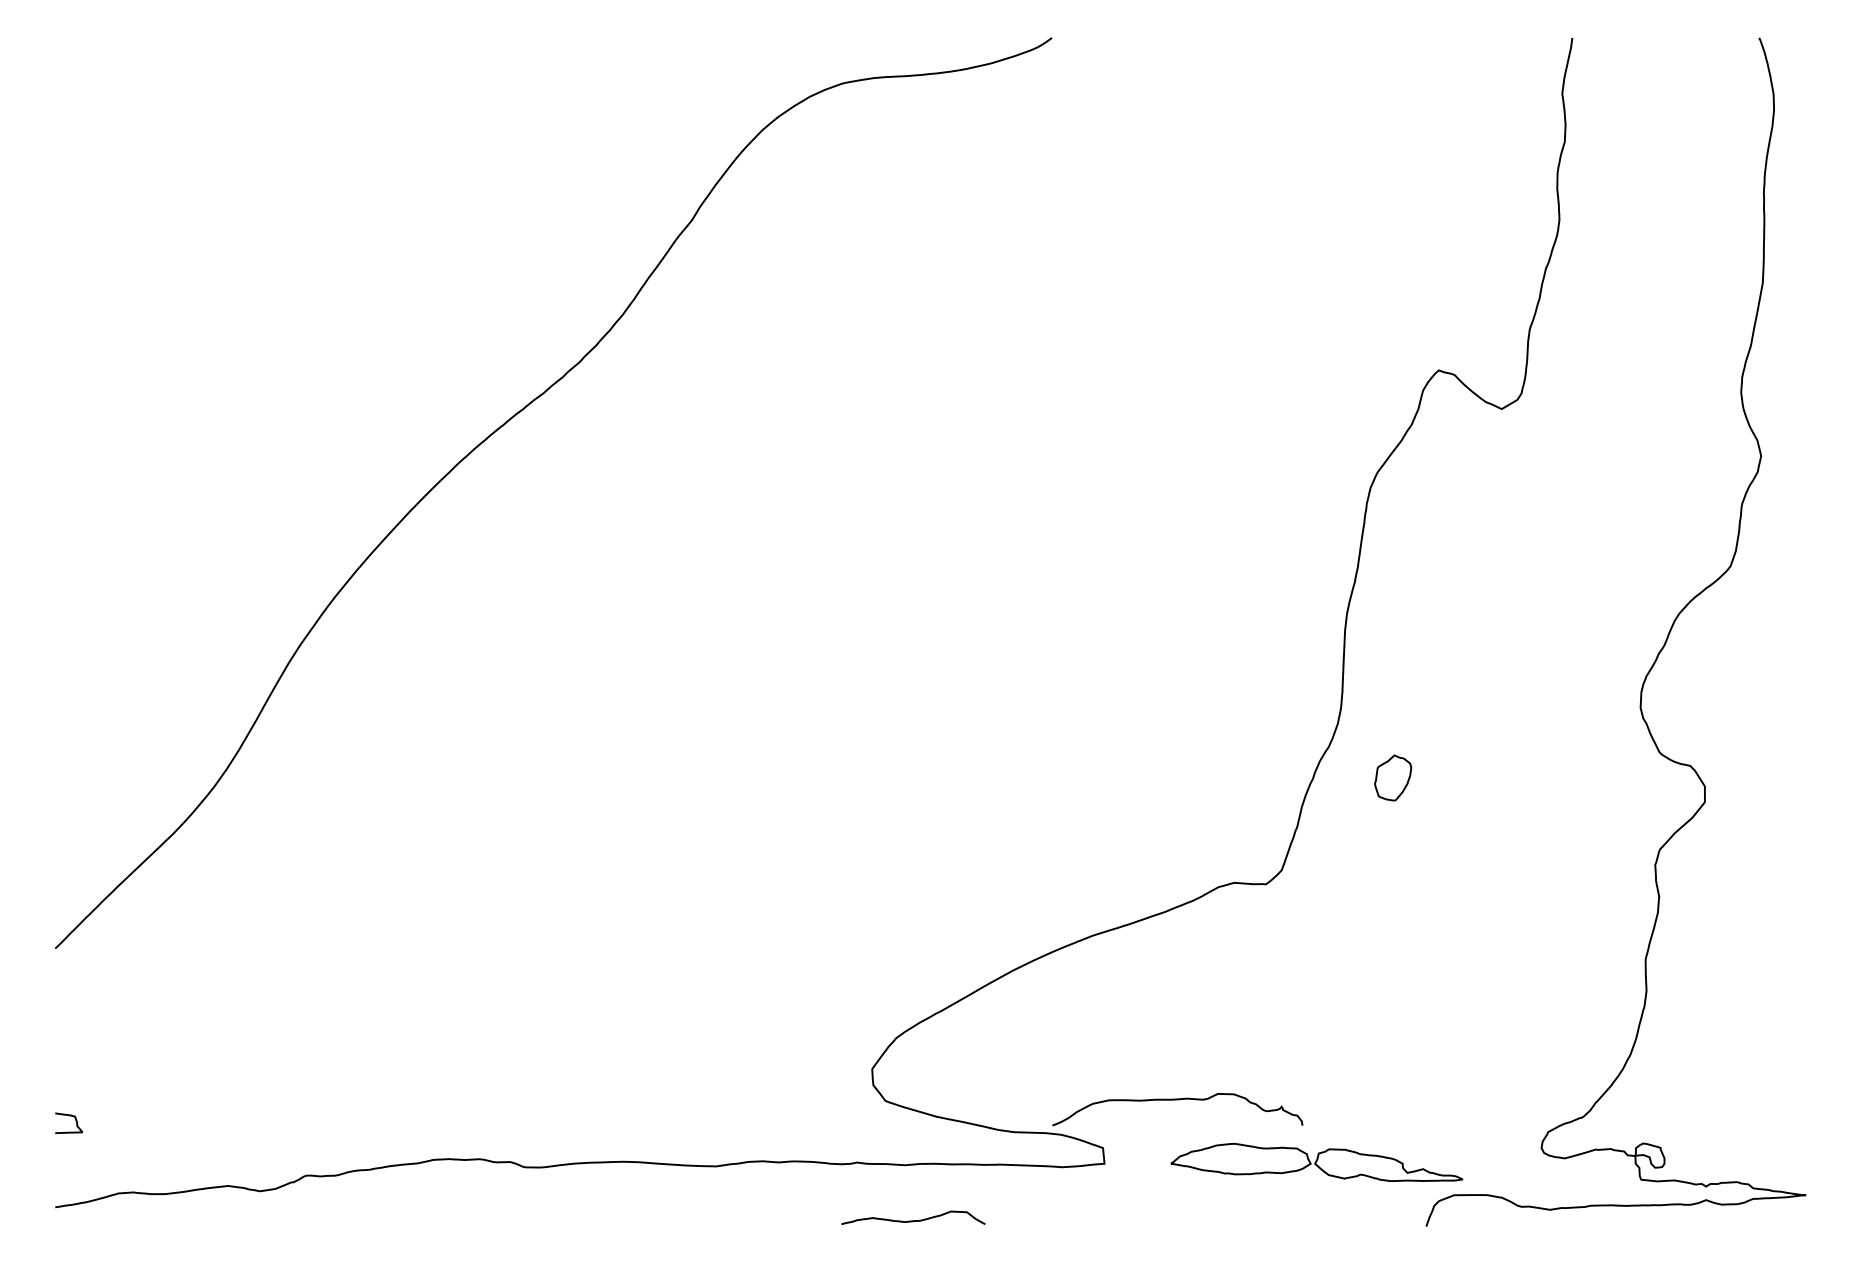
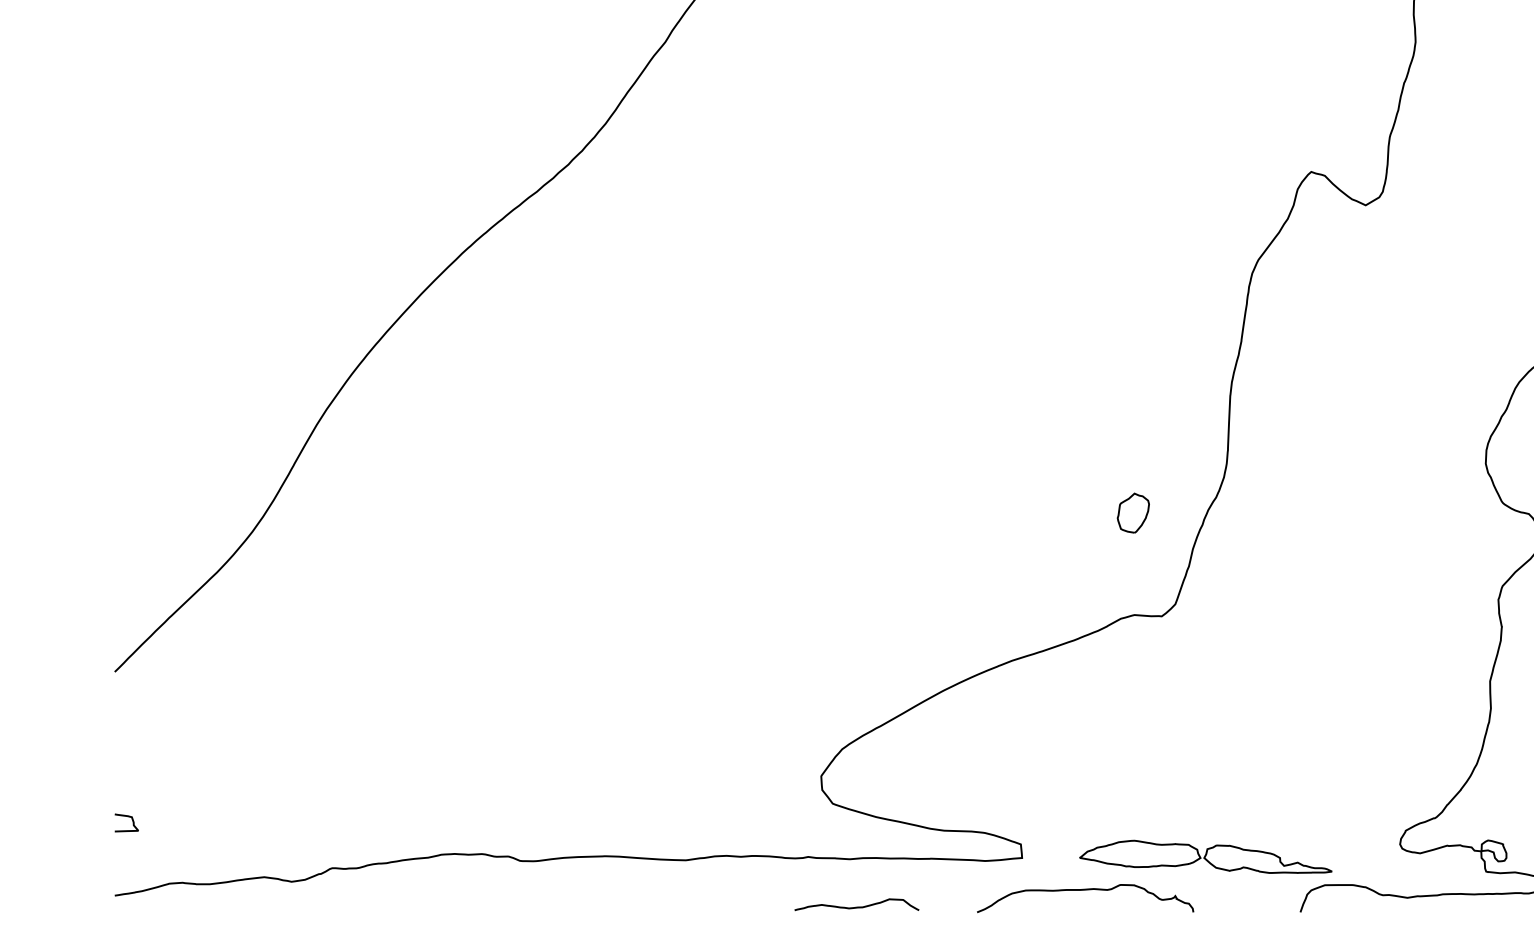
part: (1393, 777) -> (1133, 512), moved
curve: (1177, 1100) -> (1085, 890), moved

